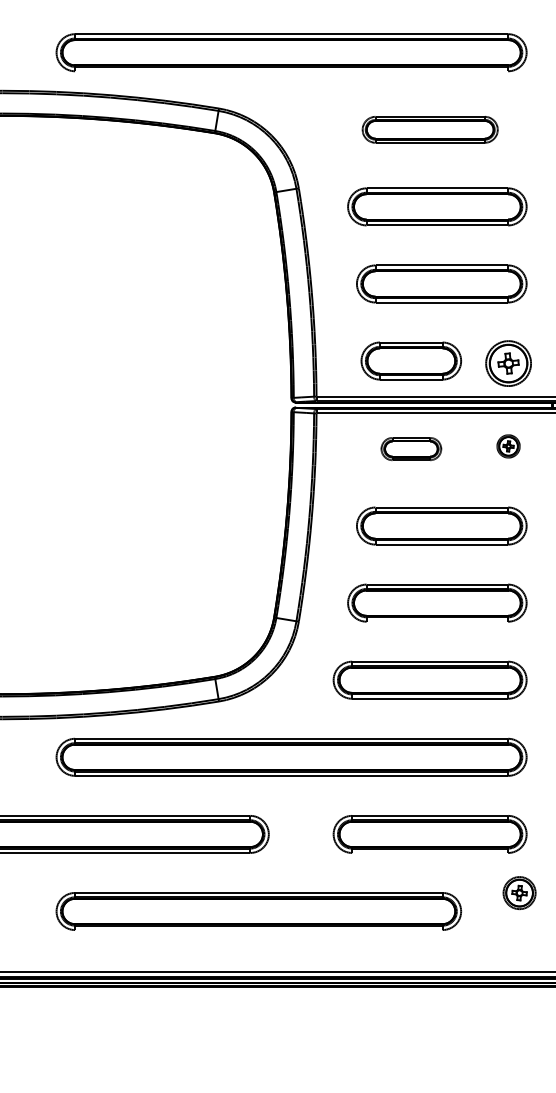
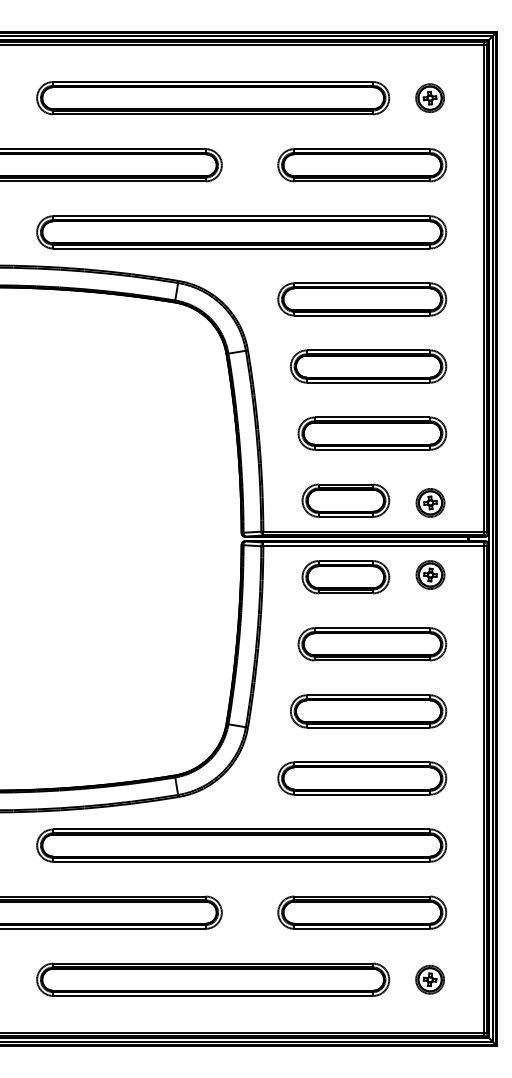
line: (291, 71) -> (241, 248), added
part: (430, 129) -> (362, 299), size x1.43
part: (508, 363) -> (430, 502), size x0.71
part: (508, 445) -> (430, 574), size x1.43
part: (410, 449) -> (345, 577), size x1.67
line: (437, 621) -> (368, 727), added
line: (430, 852) -> (362, 928), added
part: (518, 892) -> (429, 979), moved
line: (259, 929) -> (213, 995), added

